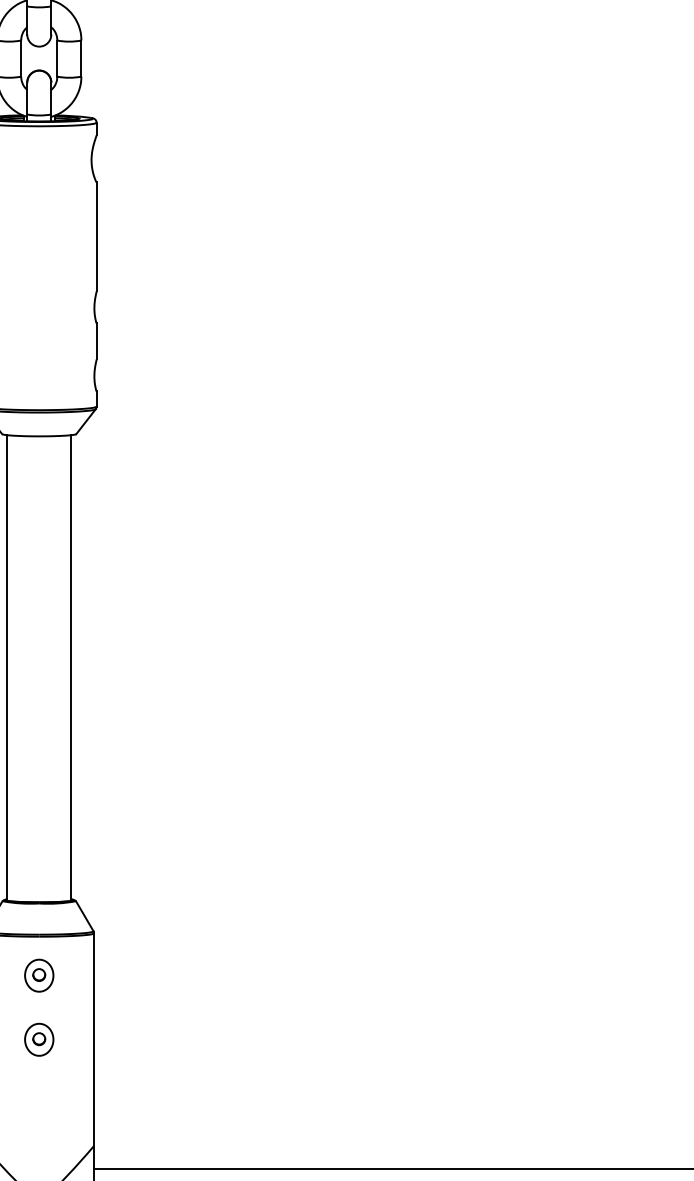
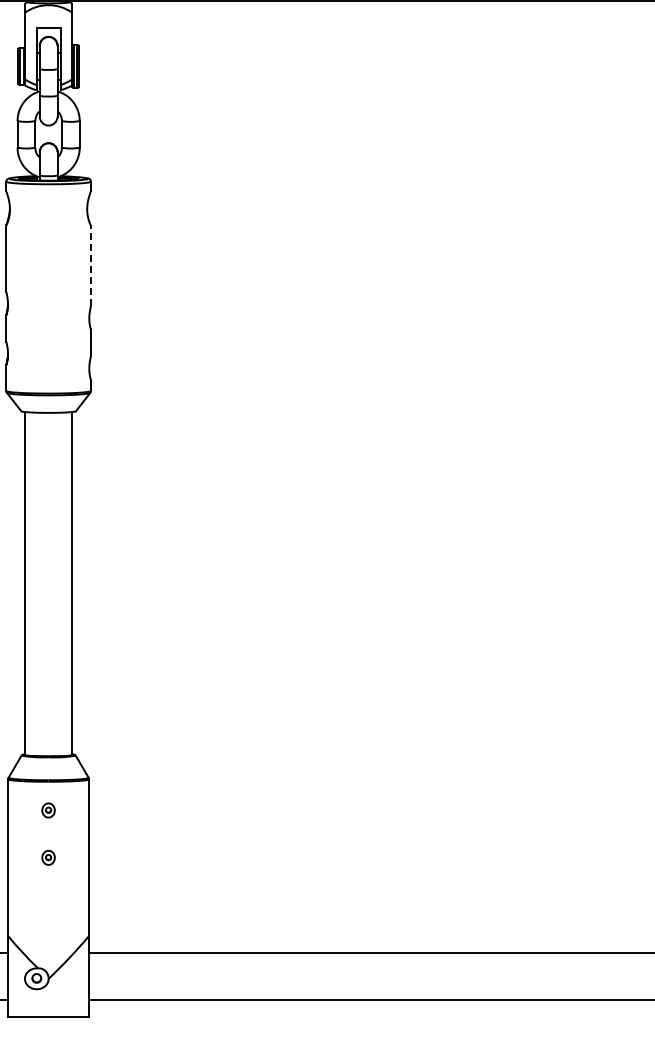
line: (96, 236) -> (90, 265), solid -> dashed
part: (39, 975) -> (48, 810), size x0.6
part: (39, 1039) -> (48, 857), size x0.6

